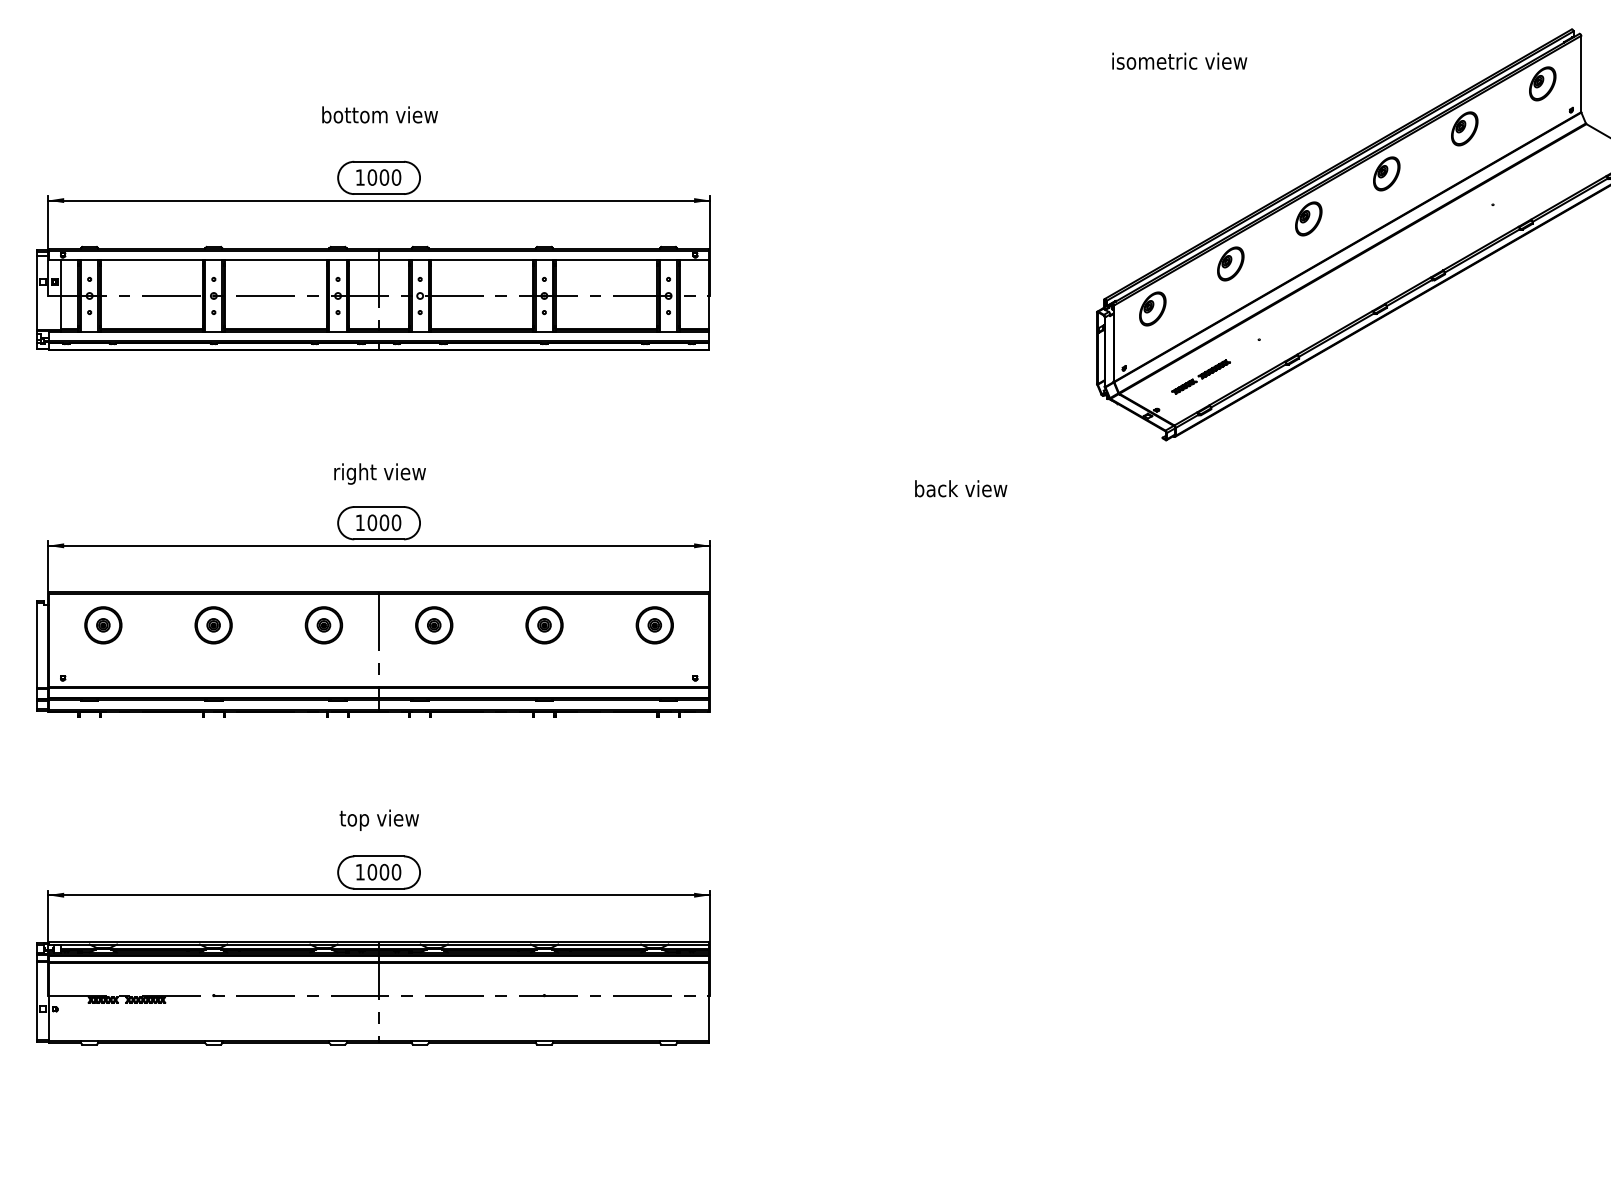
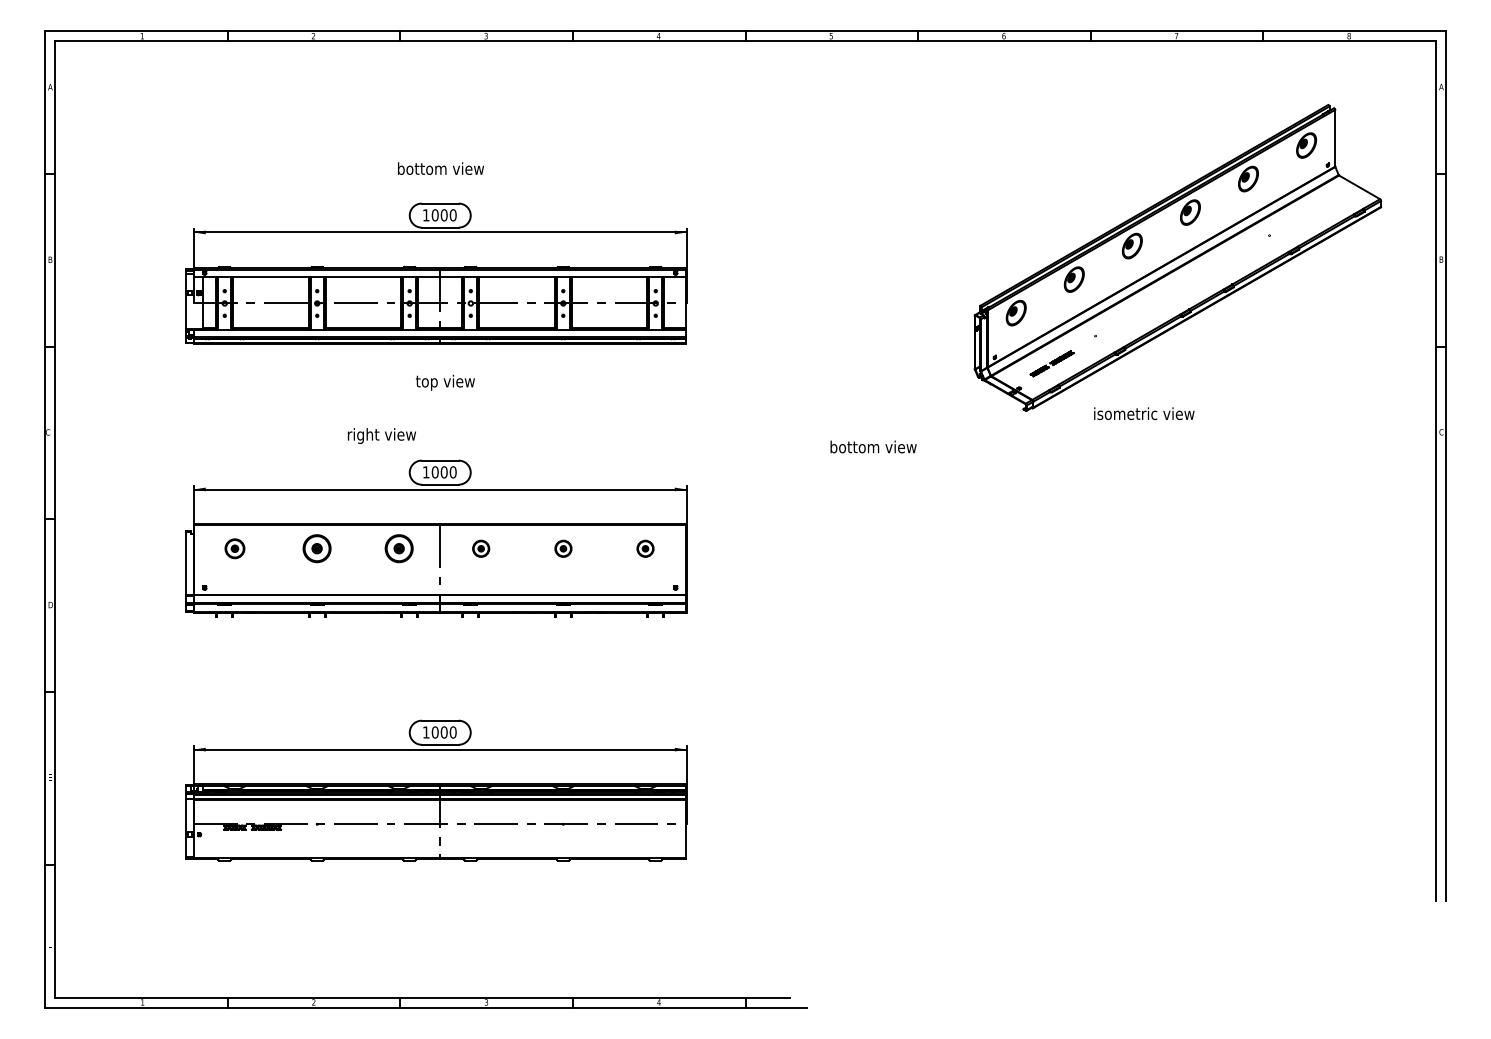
text: (1179, 60) -> (1144, 413), moved
text: (379, 473) -> (381, 435), moved
text: (961, 488) -> (873, 446), back view -> bottom view
part: (102, 625) -> (234, 548), size x0.7
part: (433, 625) -> (480, 548), size x0.6
part: (544, 625) -> (563, 548), size x0.6
part: (654, 625) -> (645, 548), size x0.6
text: (379, 819) -> (445, 382), moved

